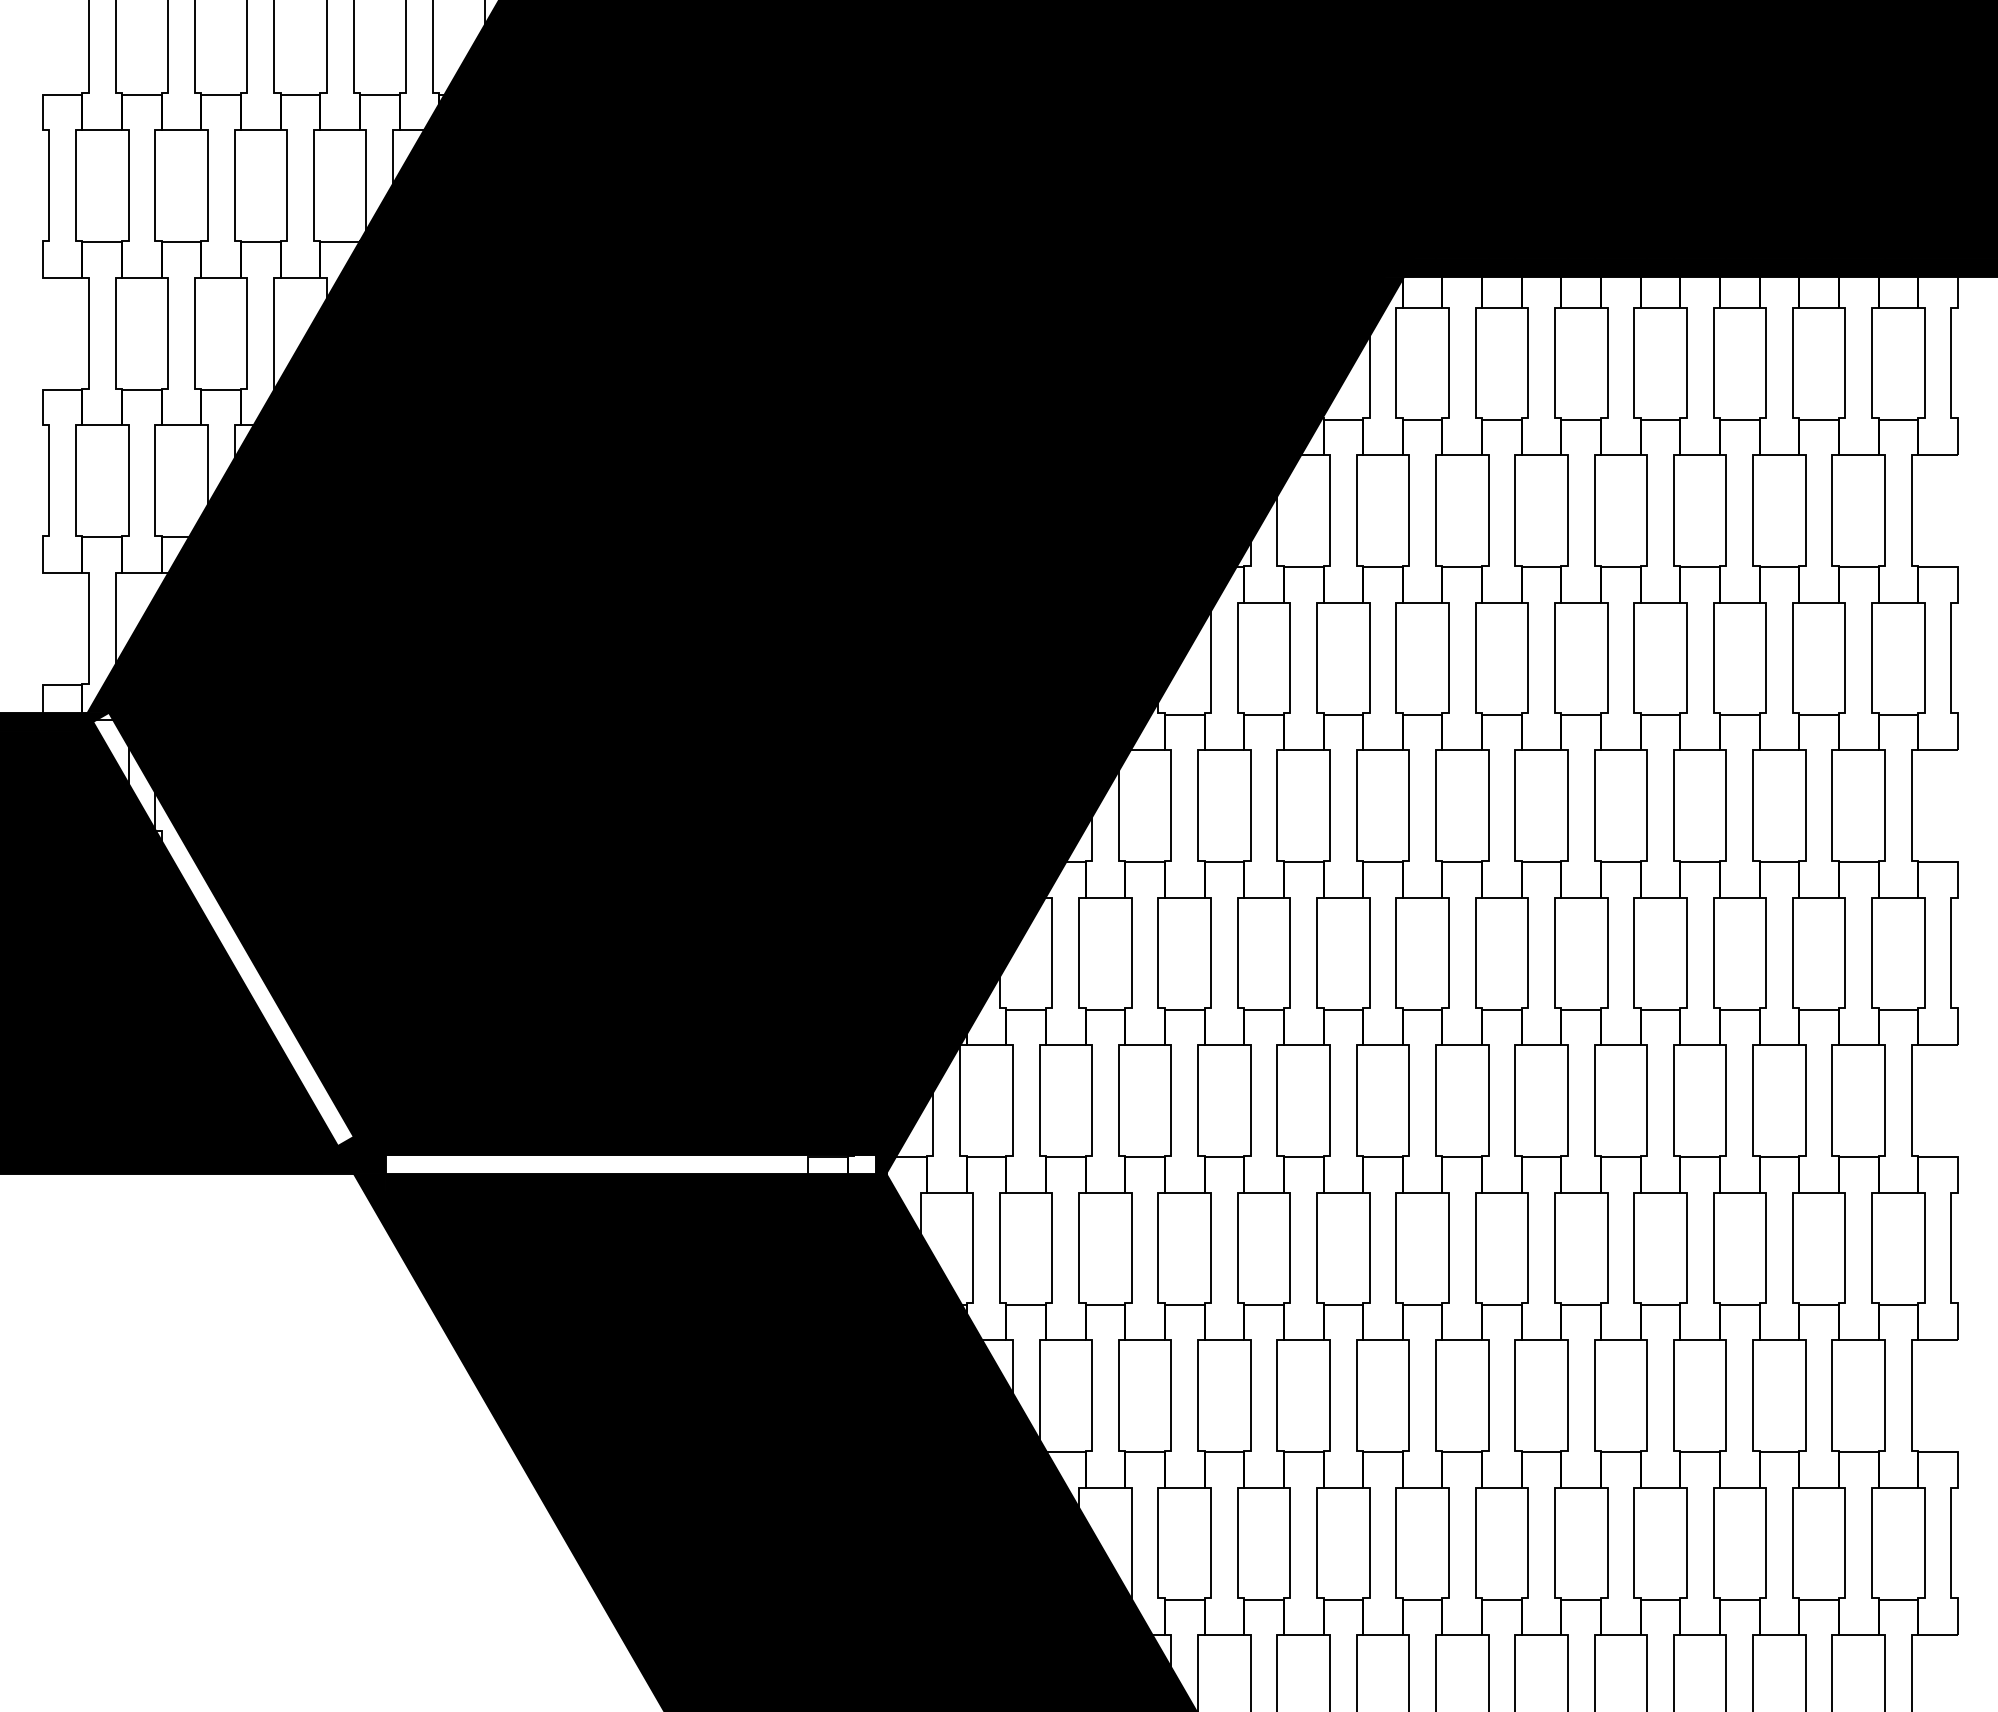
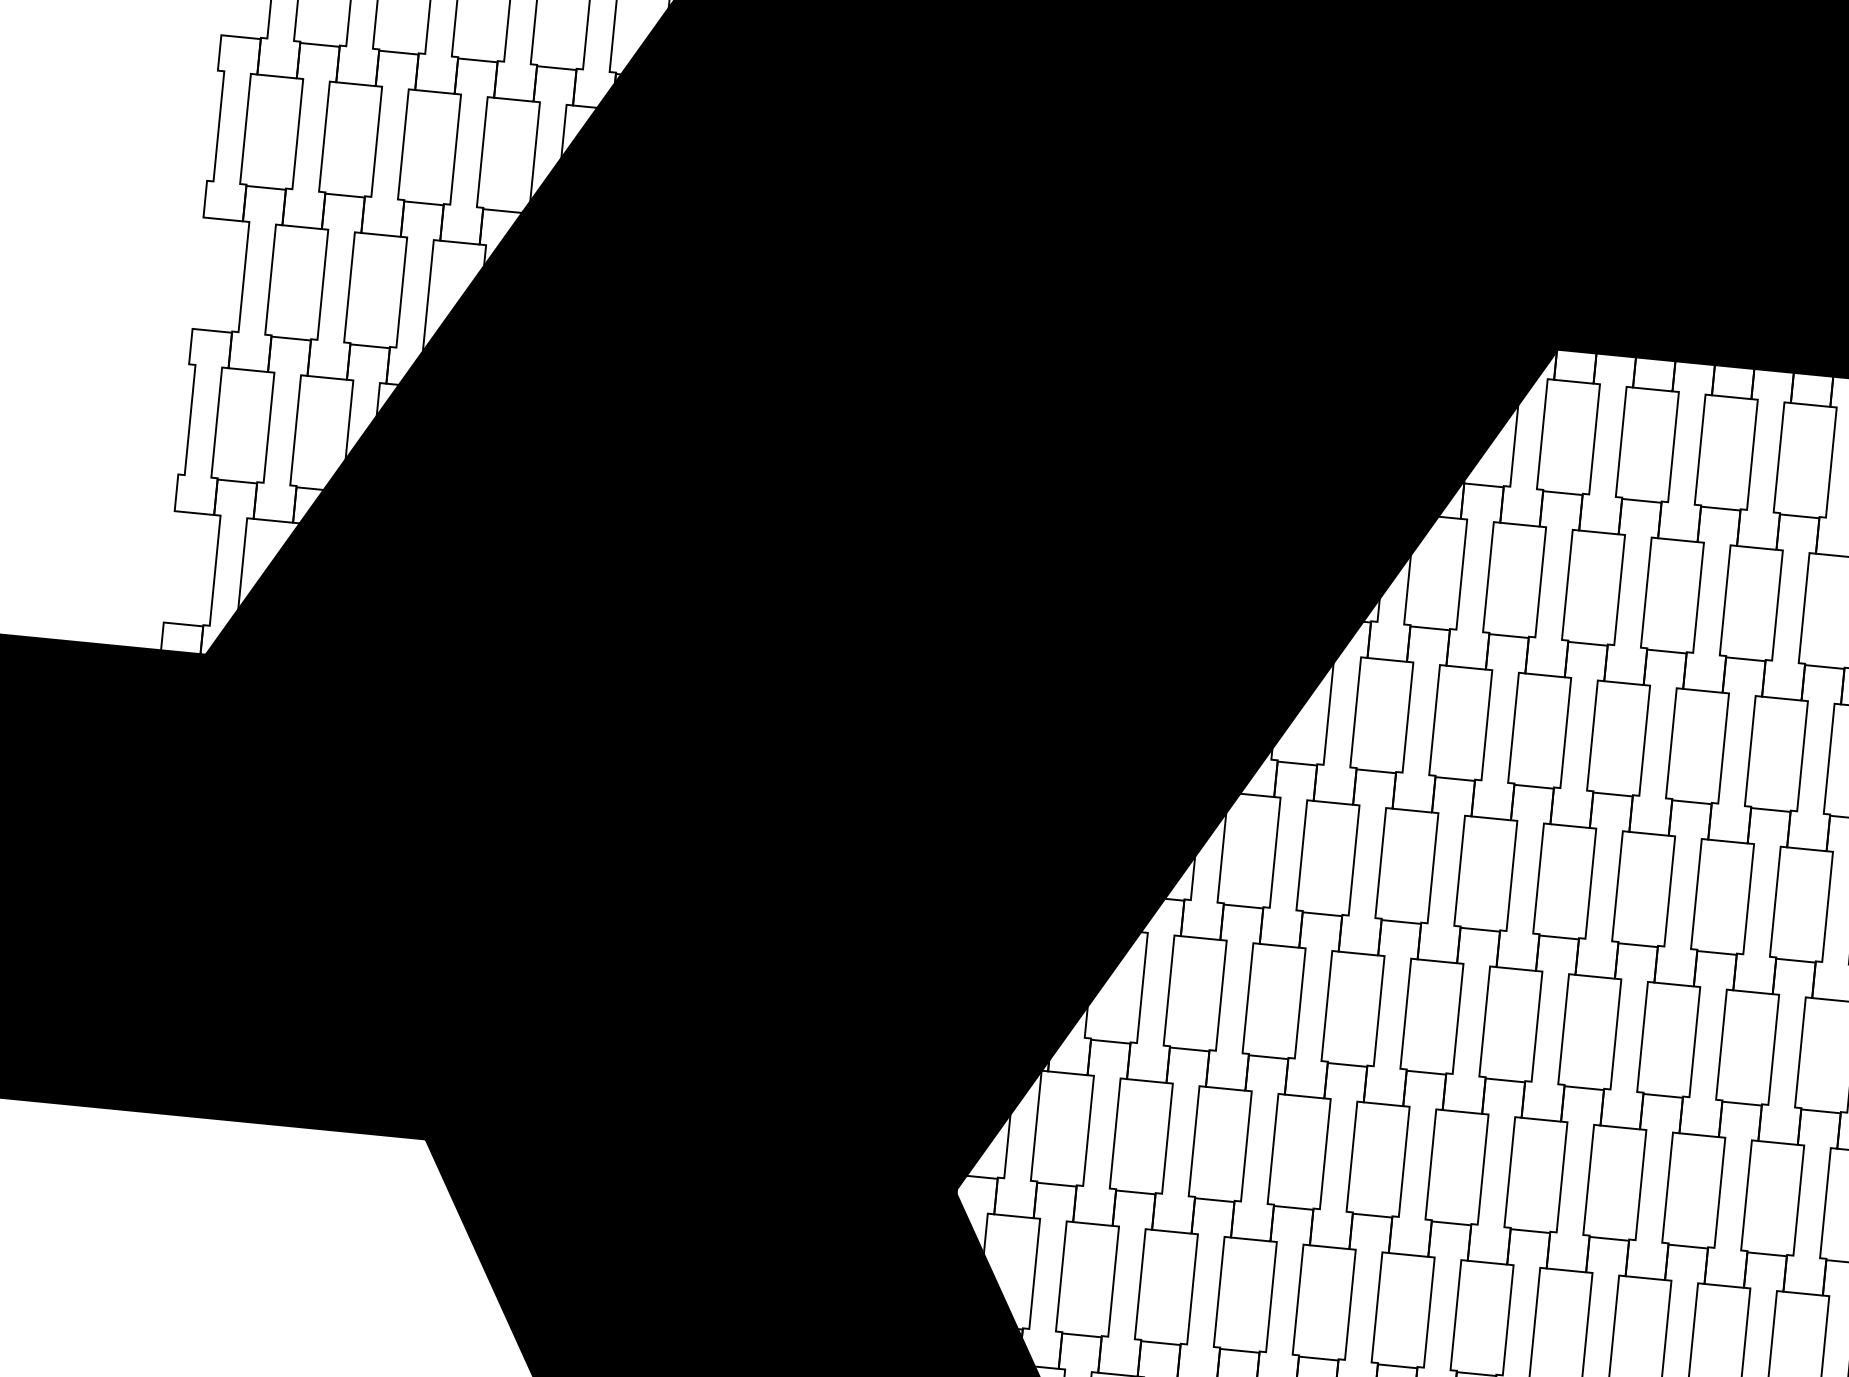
fill: (223, 929) -> (319, 883), added
fill: (630, 1164) -> (701, 1157), added

